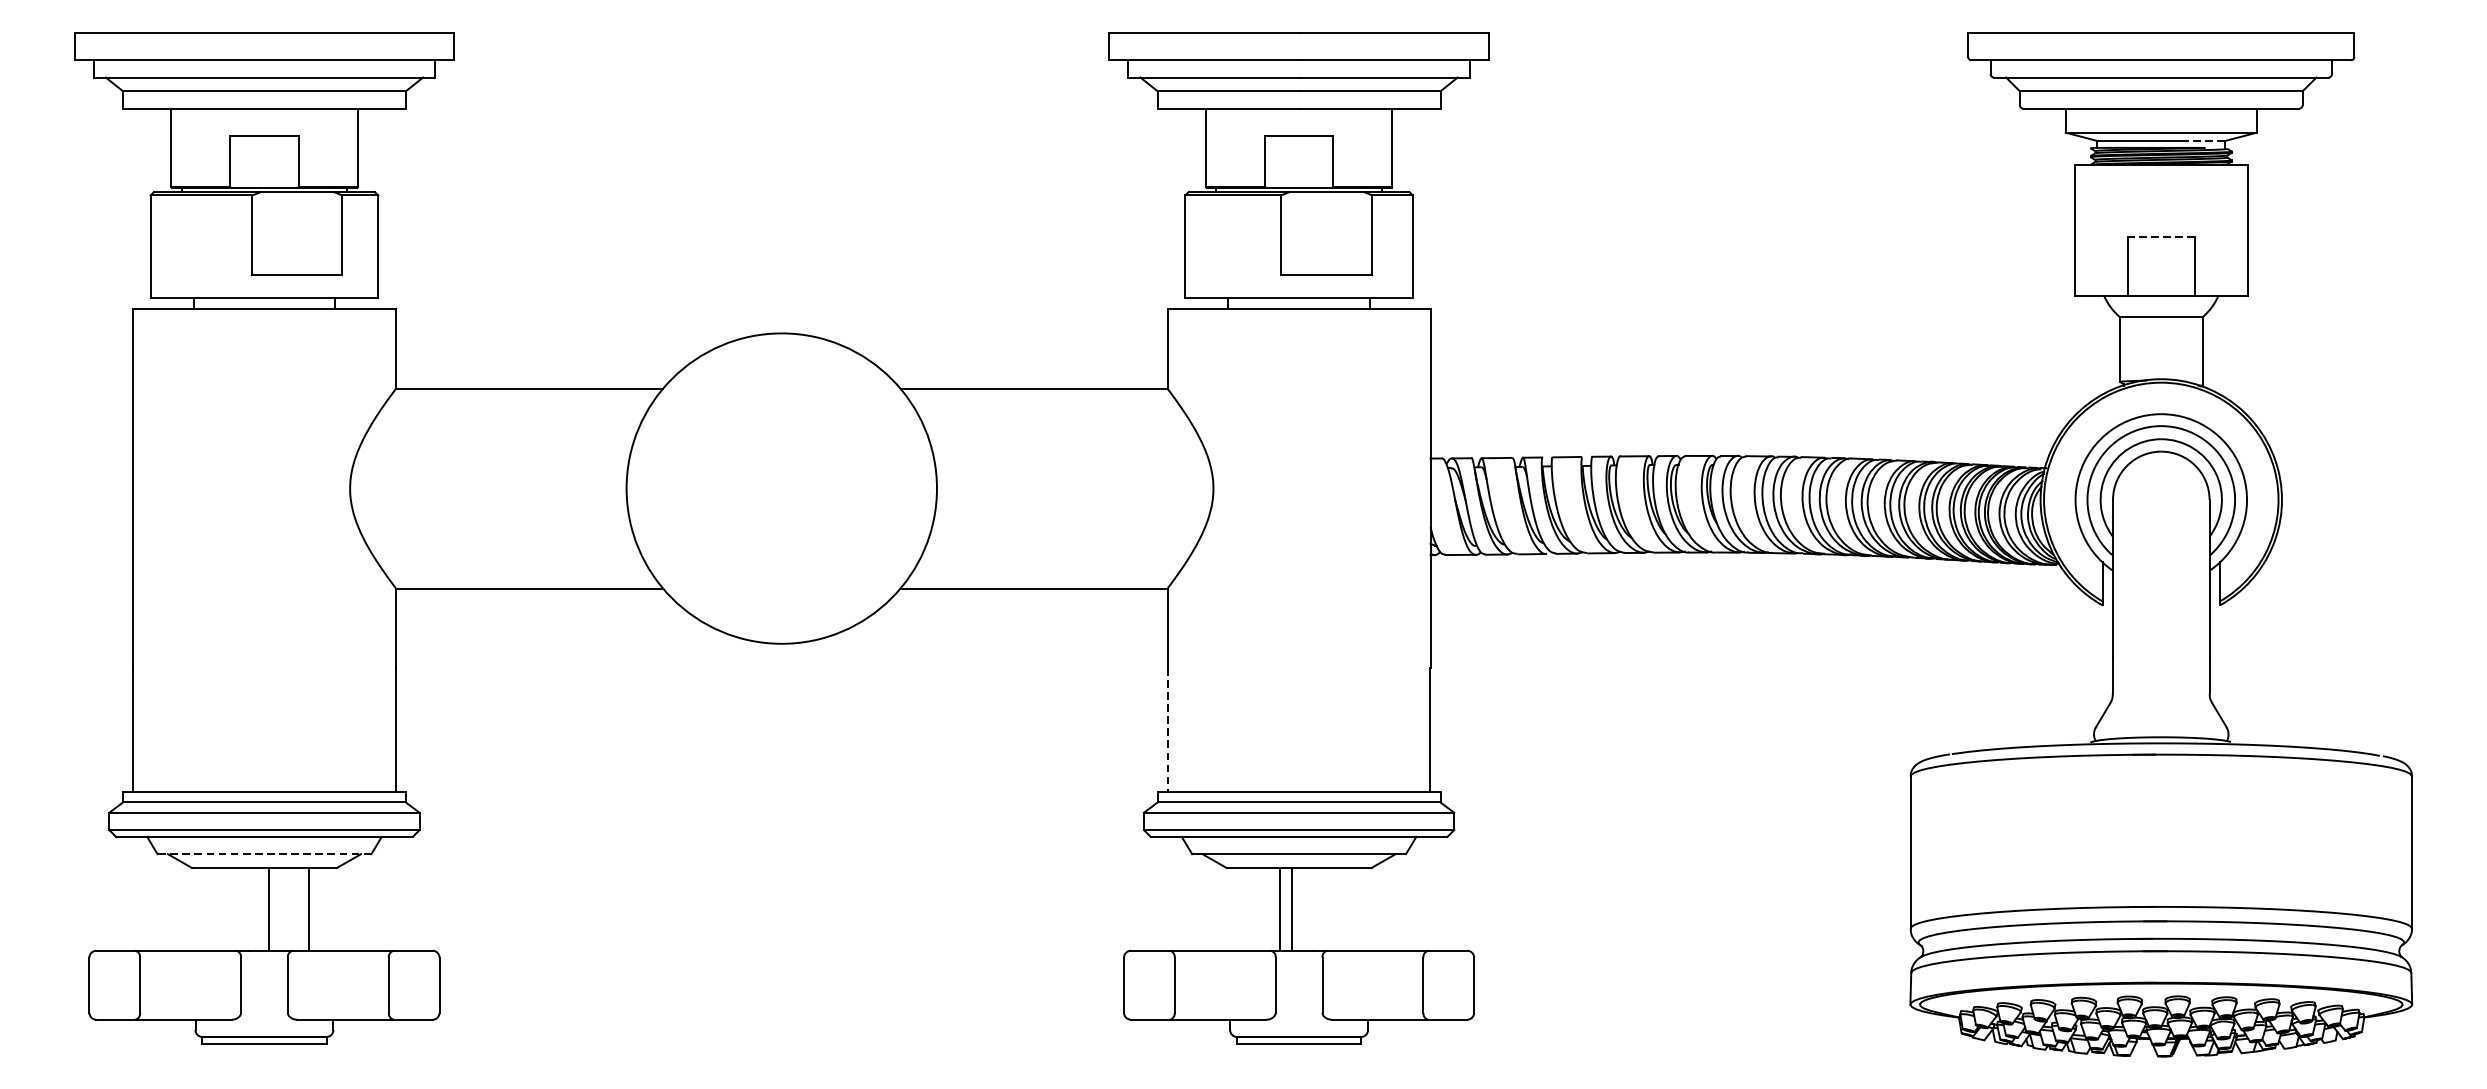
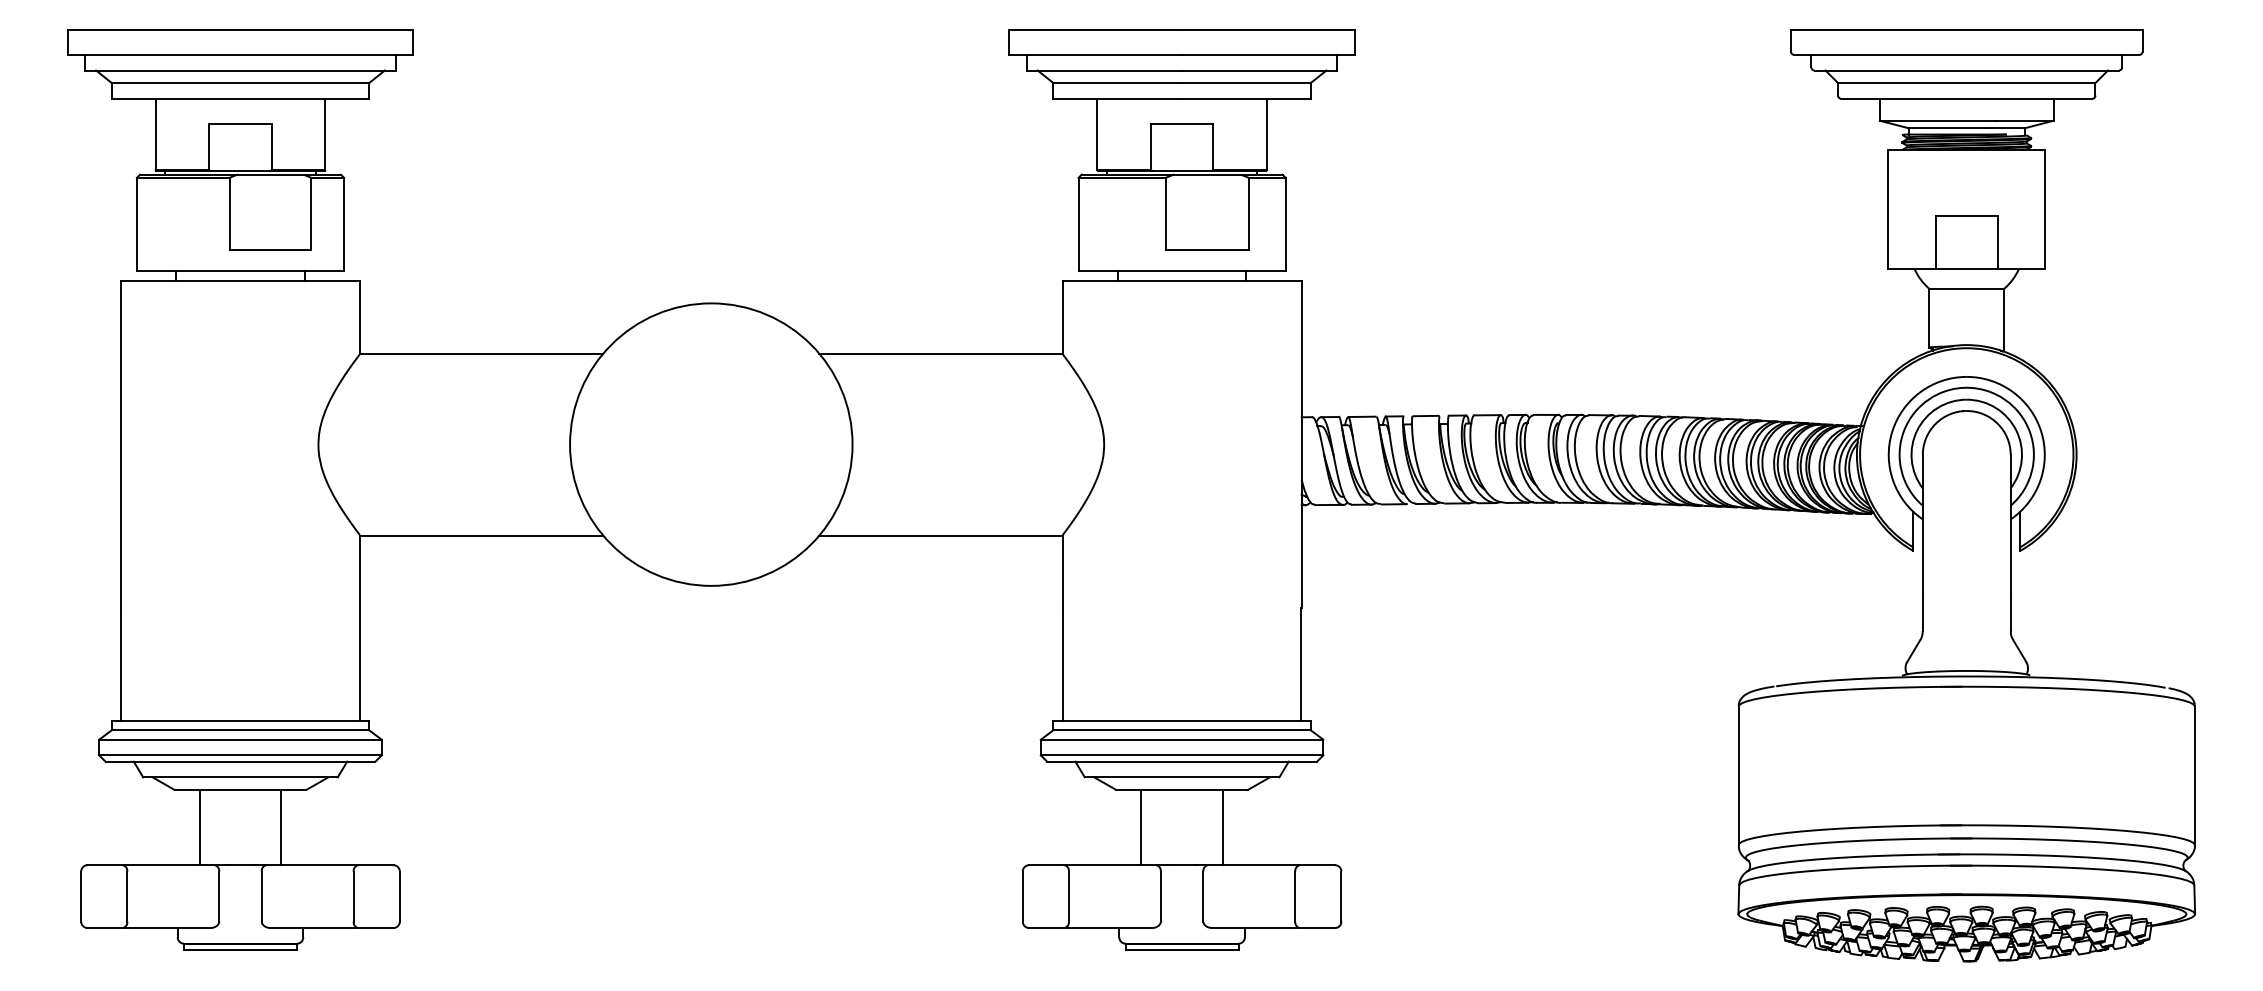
line: (2203, 141) -> (2005, 128), dashed -> solid
line: (2160, 236) -> (1966, 215), dashed -> solid
line: (1167, 730) -> (1062, 664), dashed -> solid
line: (264, 854) -> (240, 777), dashed -> solid
line: (268, 909) -> (199, 827), moved
line: (1279, 909) -> (1222, 827), moved
line: (1291, 909) -> (1141, 827), moved

